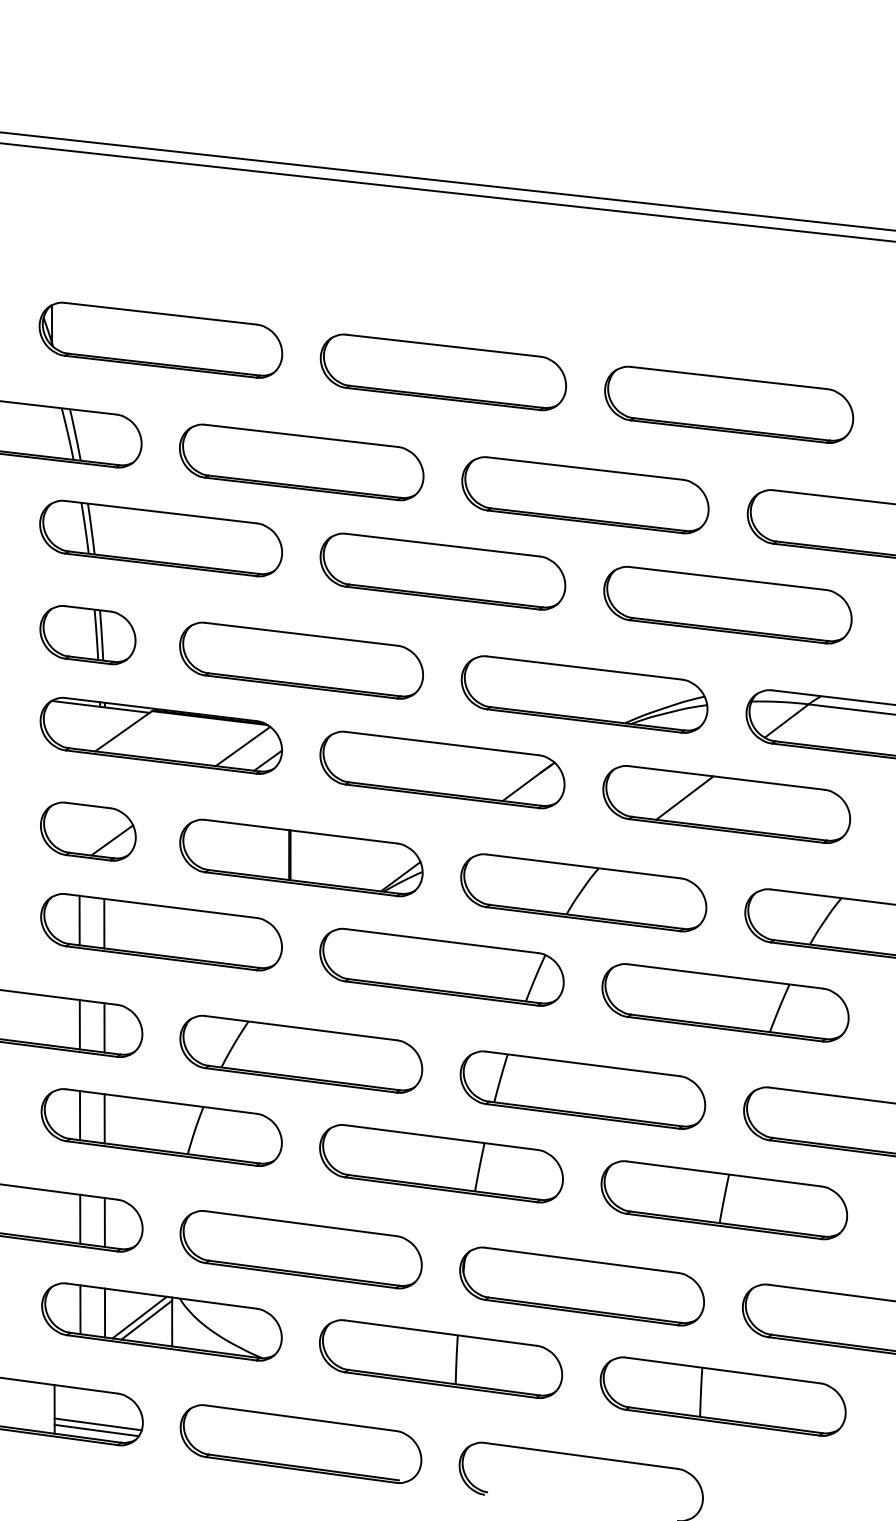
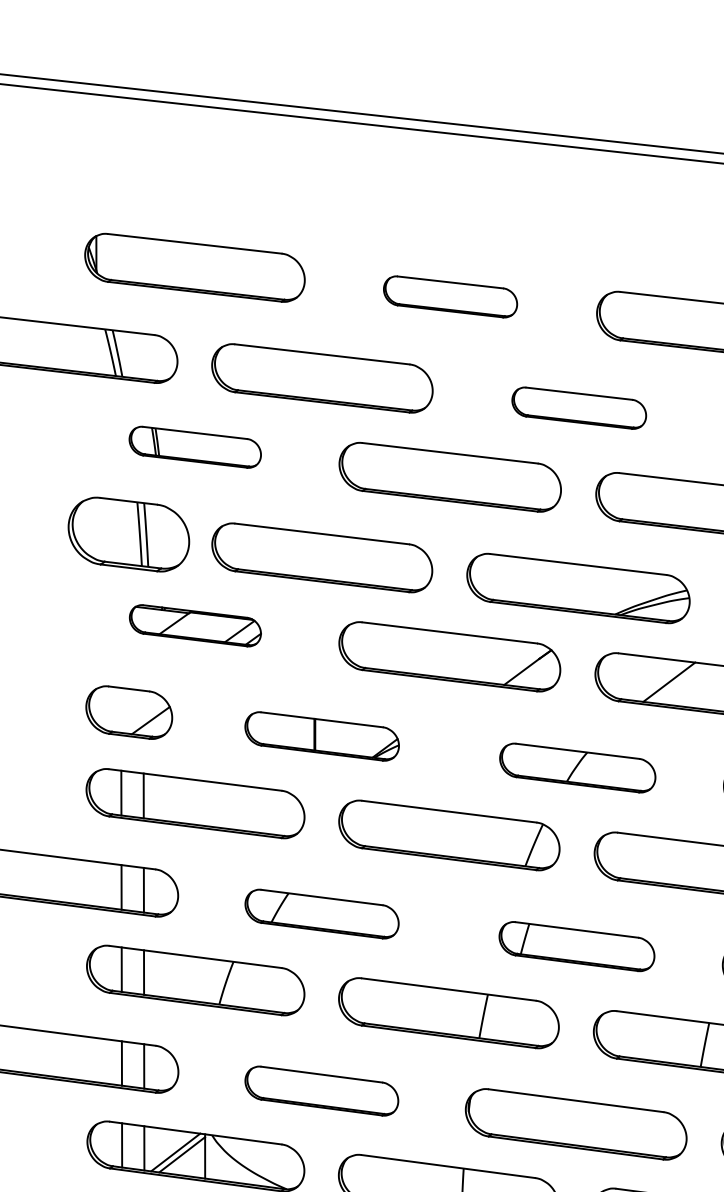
part: (442, 372) -> (449, 297), size x0.6
part: (585, 495) -> (579, 408), size x0.6
part: (161, 538) -> (195, 447), size x0.6
part: (87, 635) -> (128, 535), size x1.4
part: (161, 735) -> (195, 625), size x0.6
part: (301, 857) -> (322, 736), size x0.7
part: (583, 892) -> (577, 767), size x0.7
part: (301, 1053) -> (322, 913), size x0.7
part: (582, 1089) -> (576, 946), size x0.7
part: (300, 1249) -> (321, 1090), size x0.7

